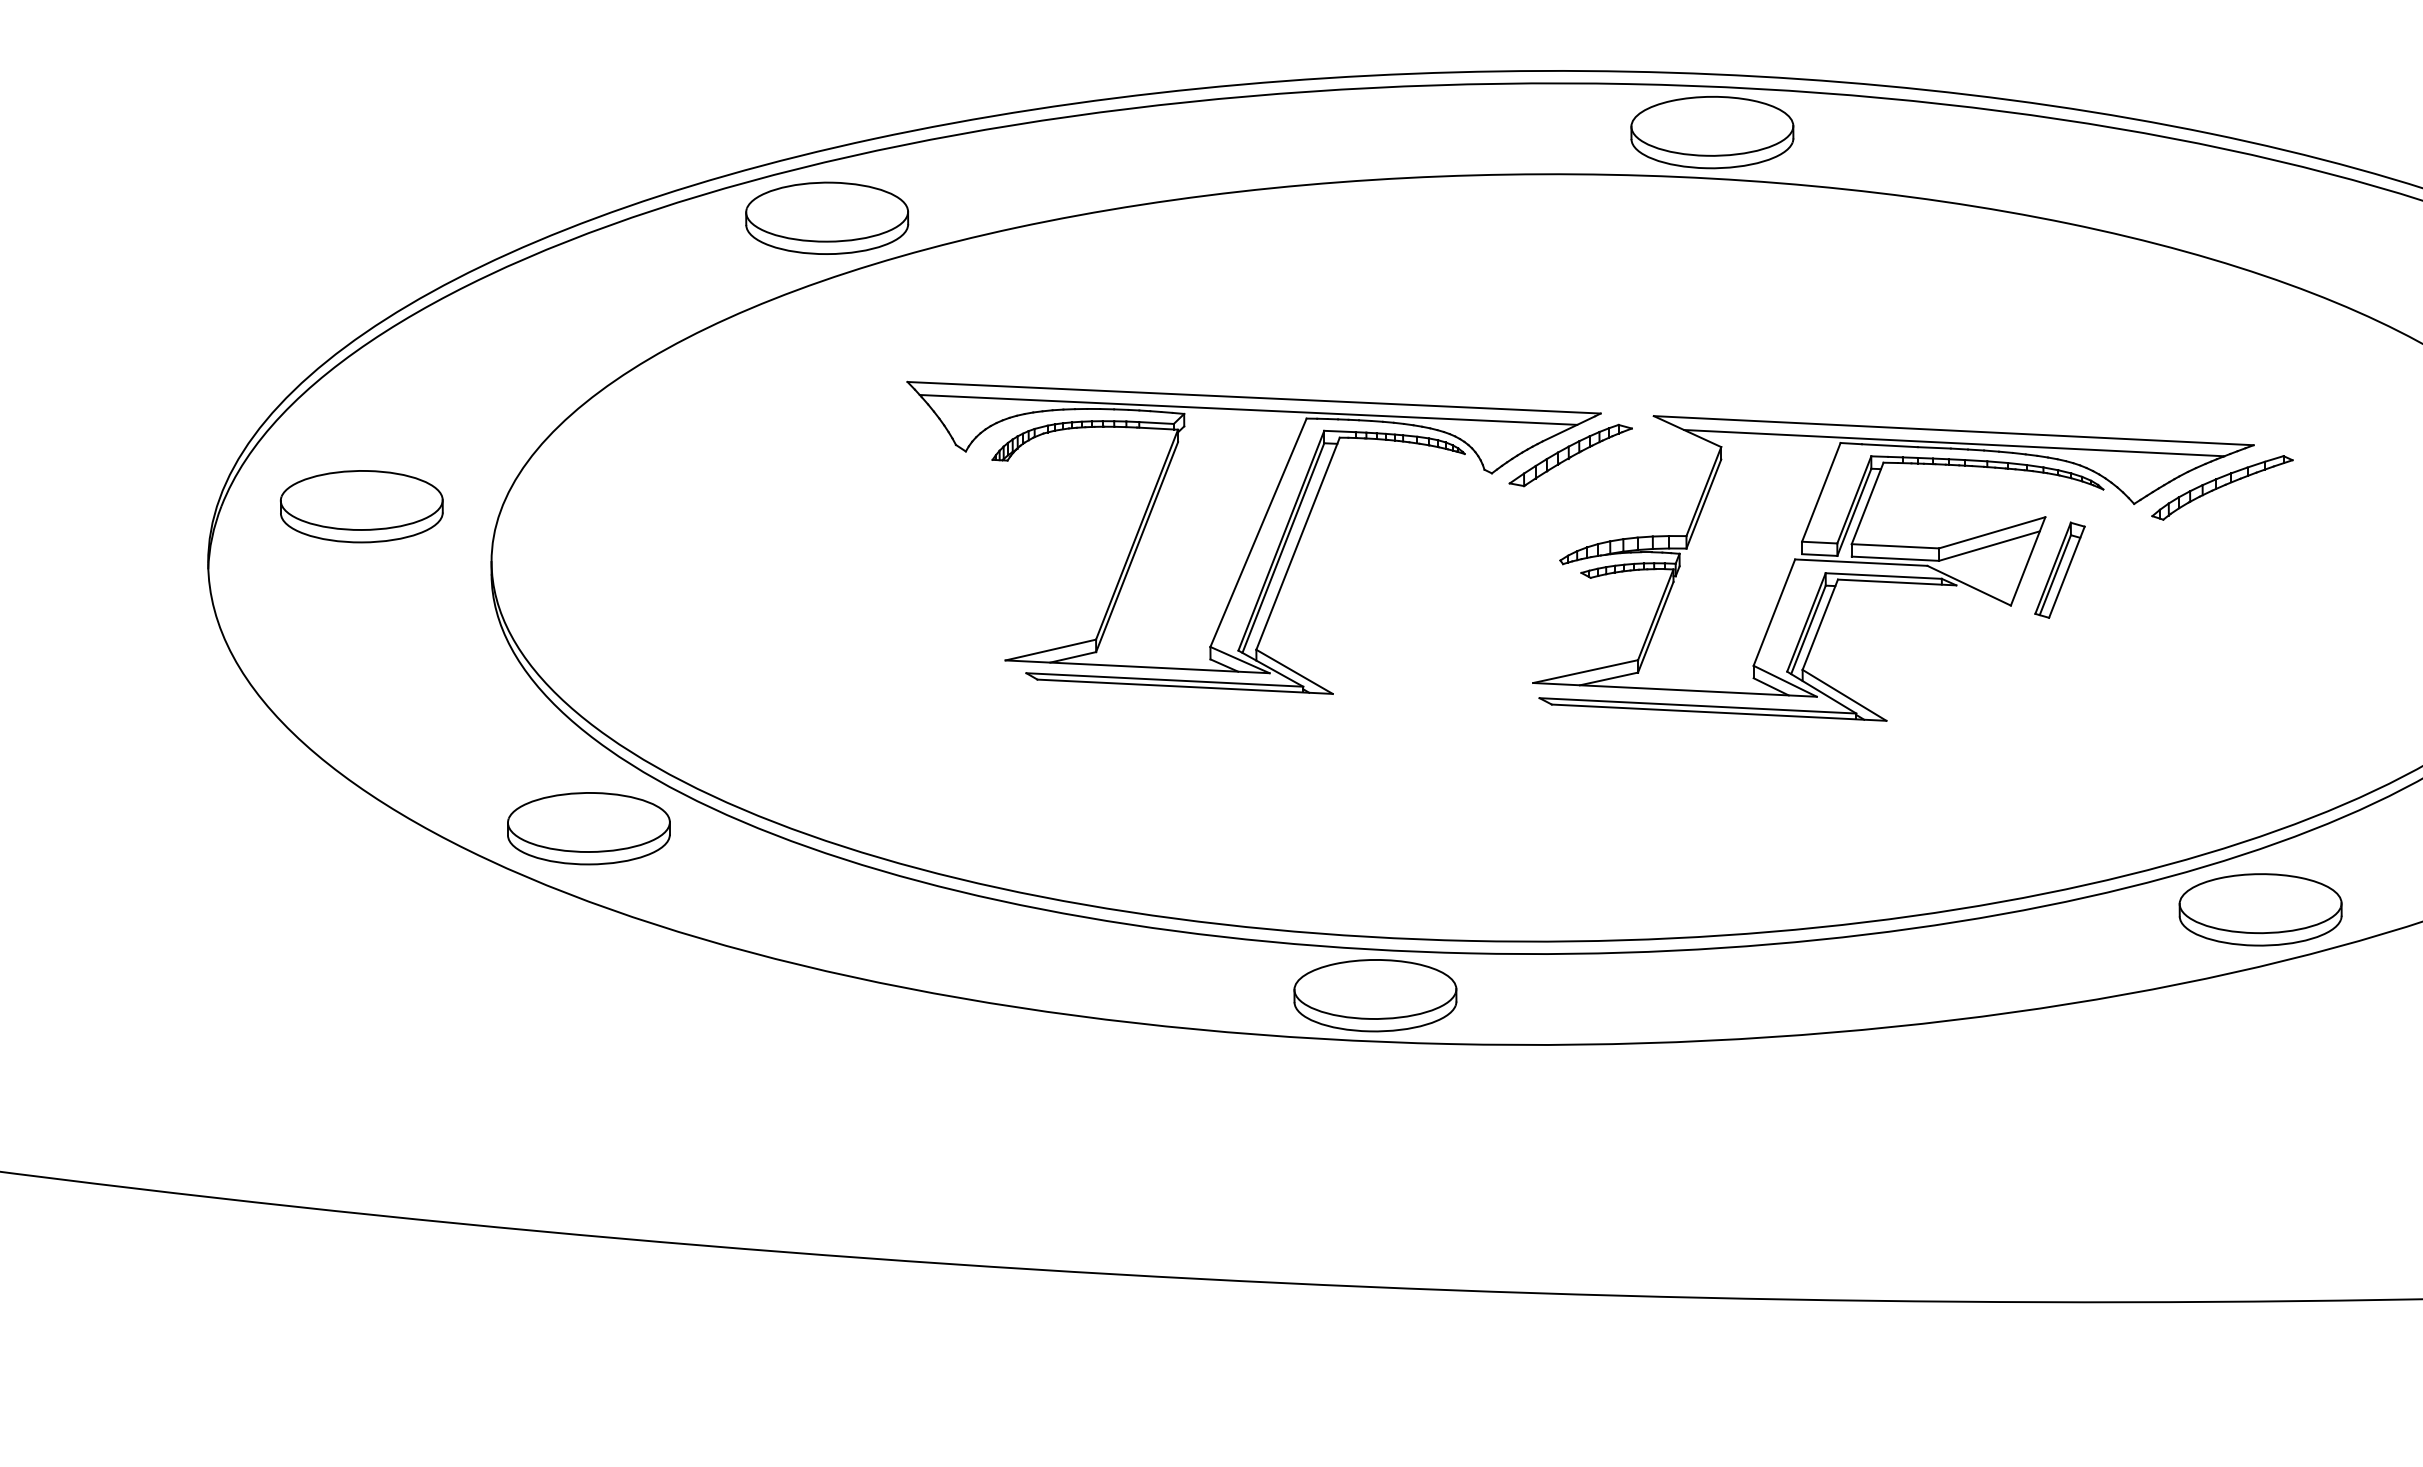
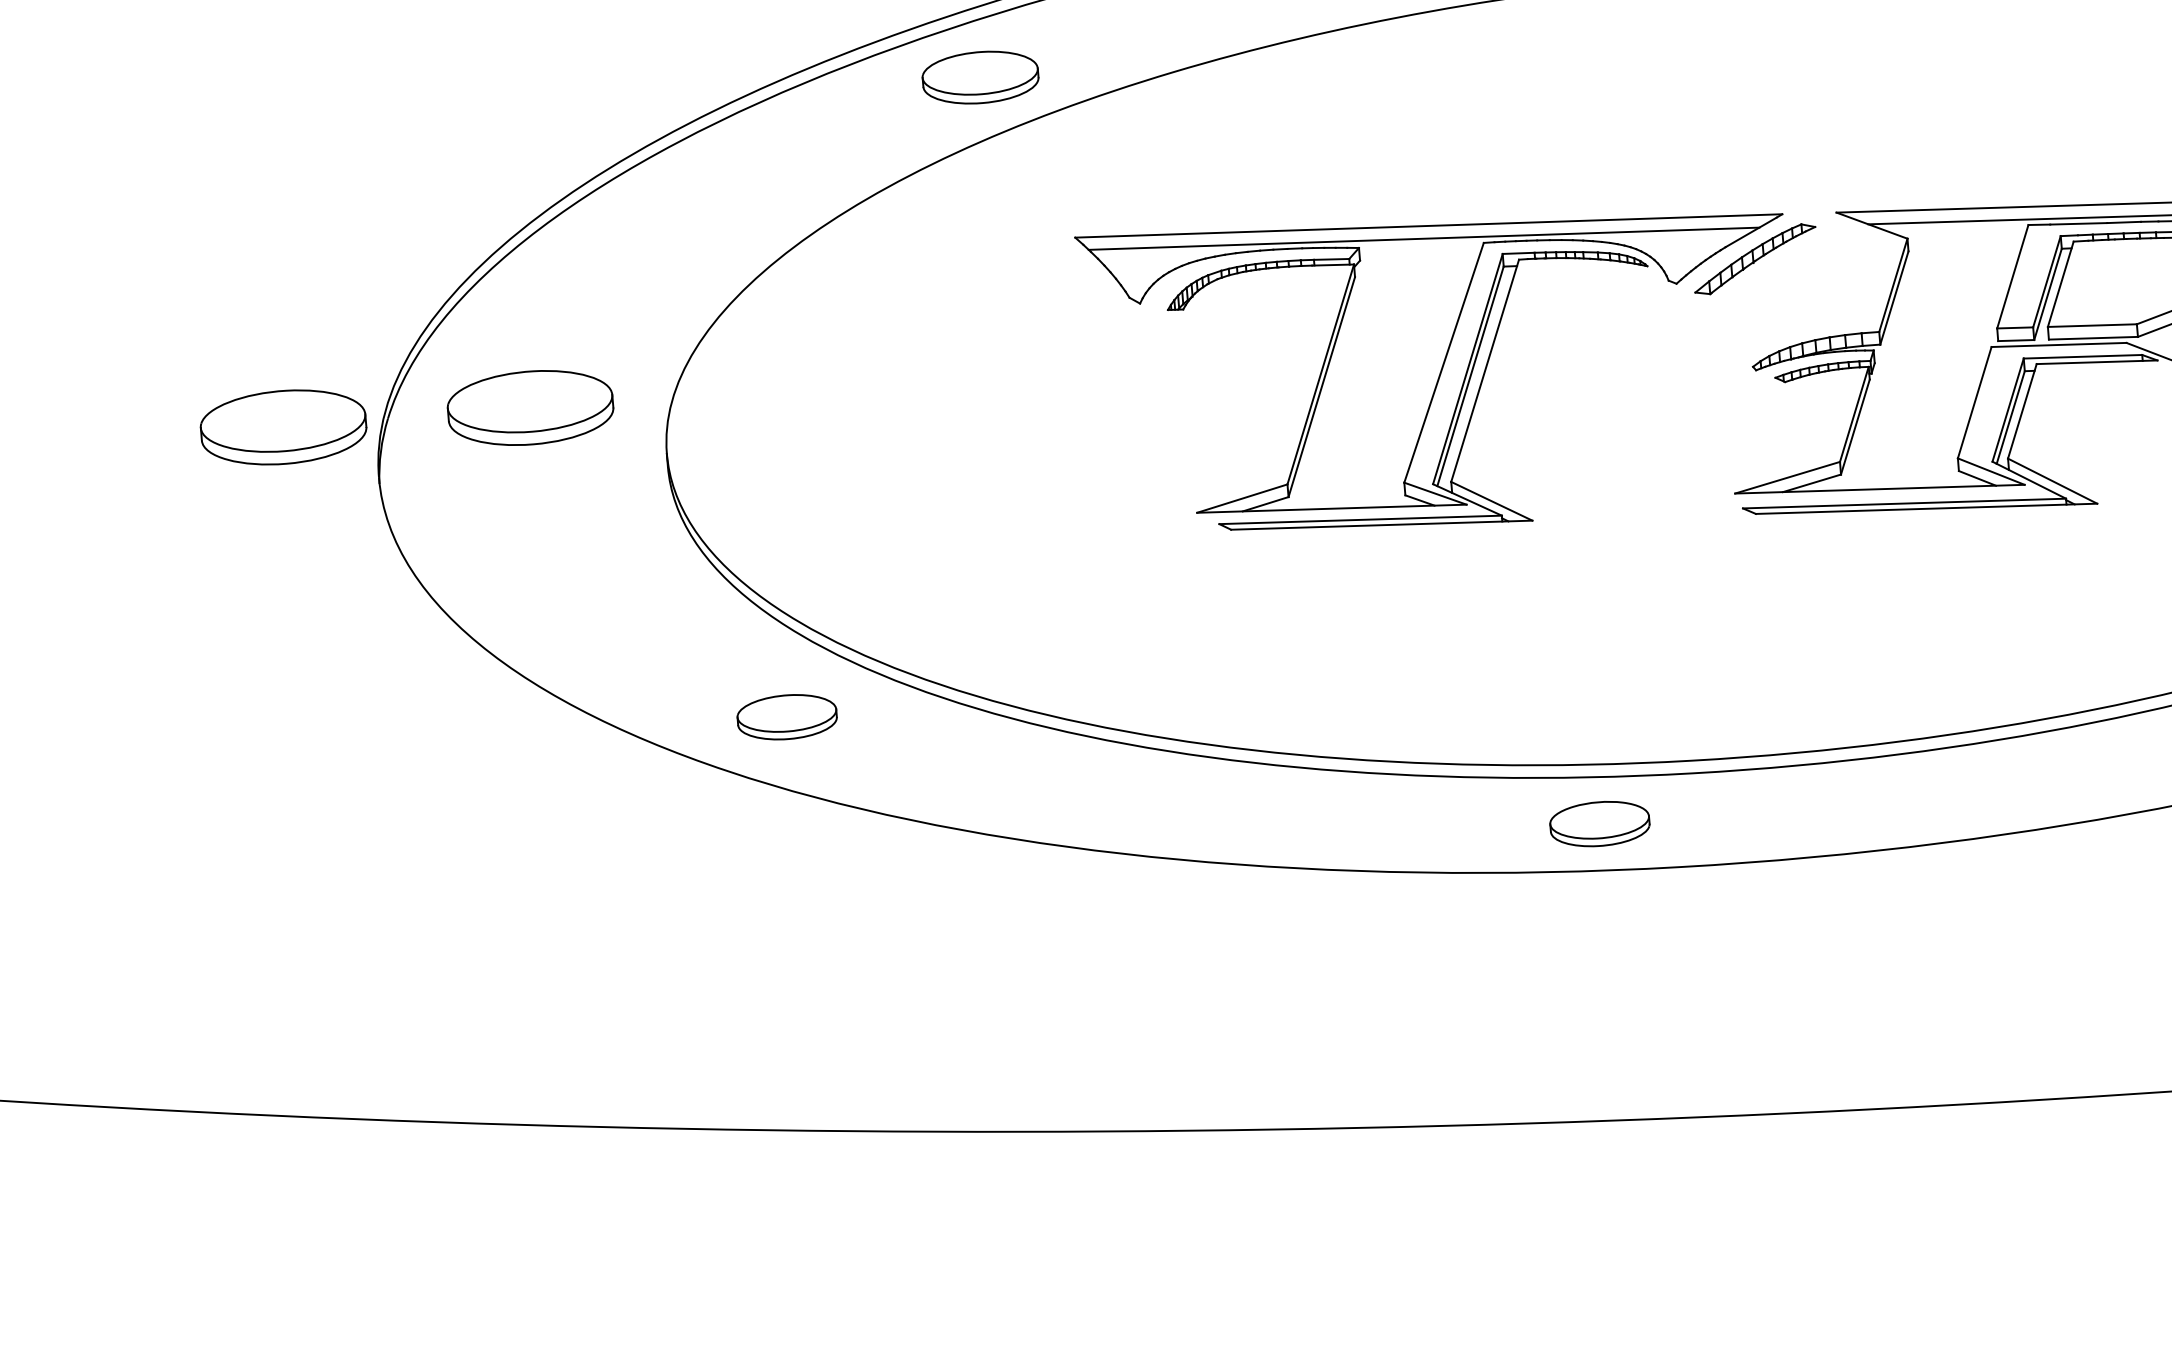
part: (827, 217) -> (980, 76), size x0.7
part: (118, 506) -> (283, 427), added
part: (588, 828) -> (786, 716), size x0.6
part: (1375, 995) -> (1599, 823), size x0.6

